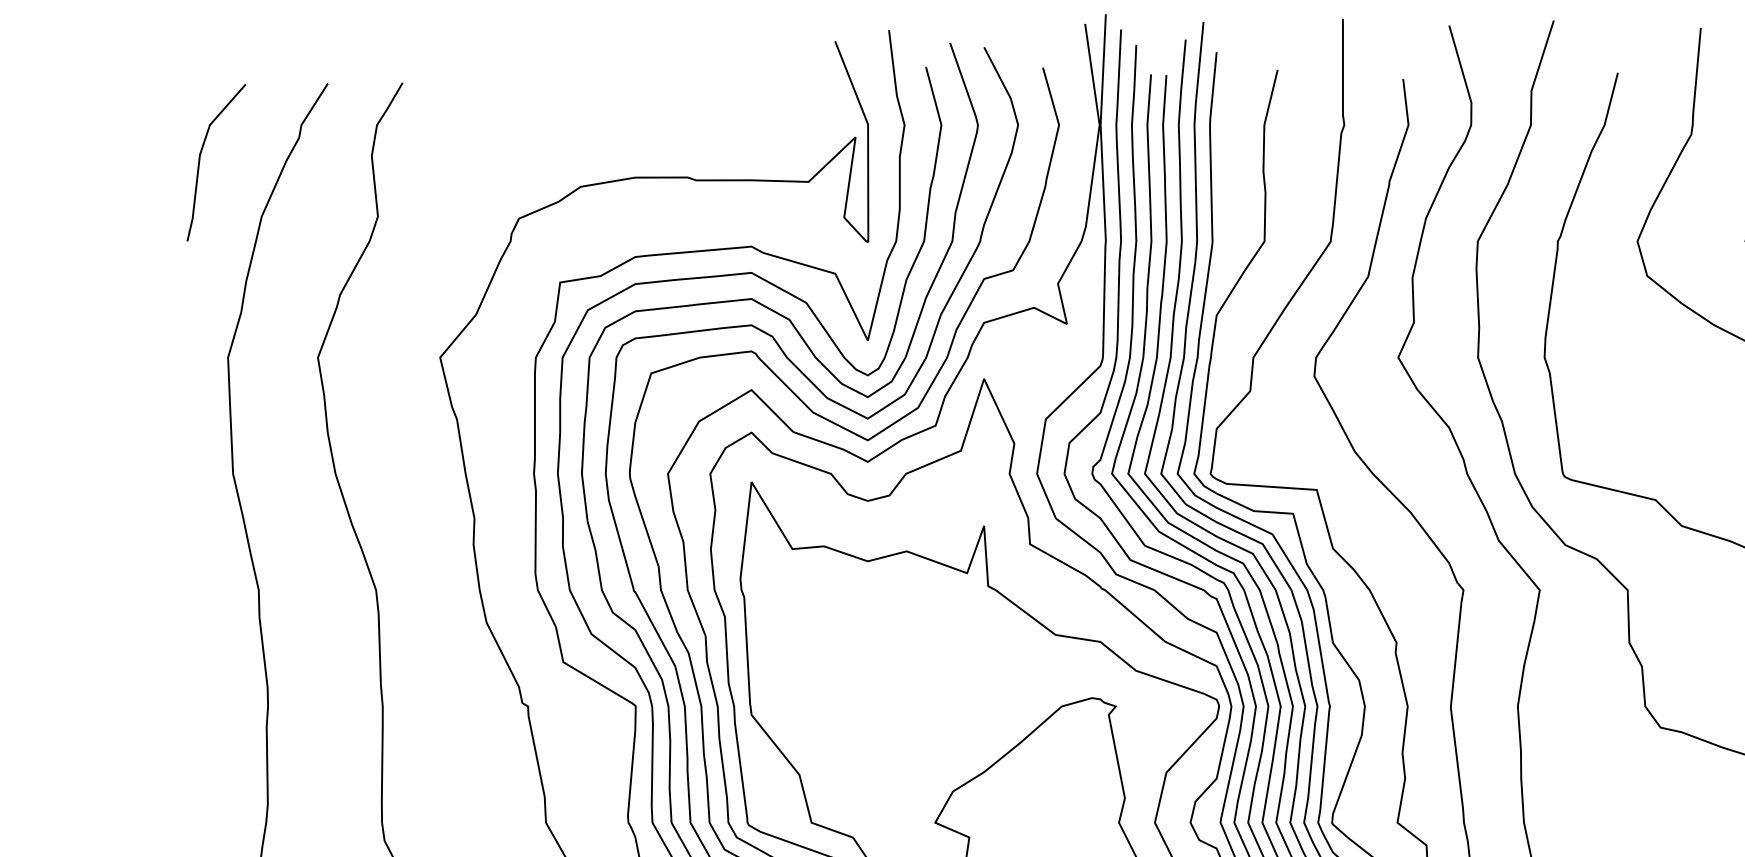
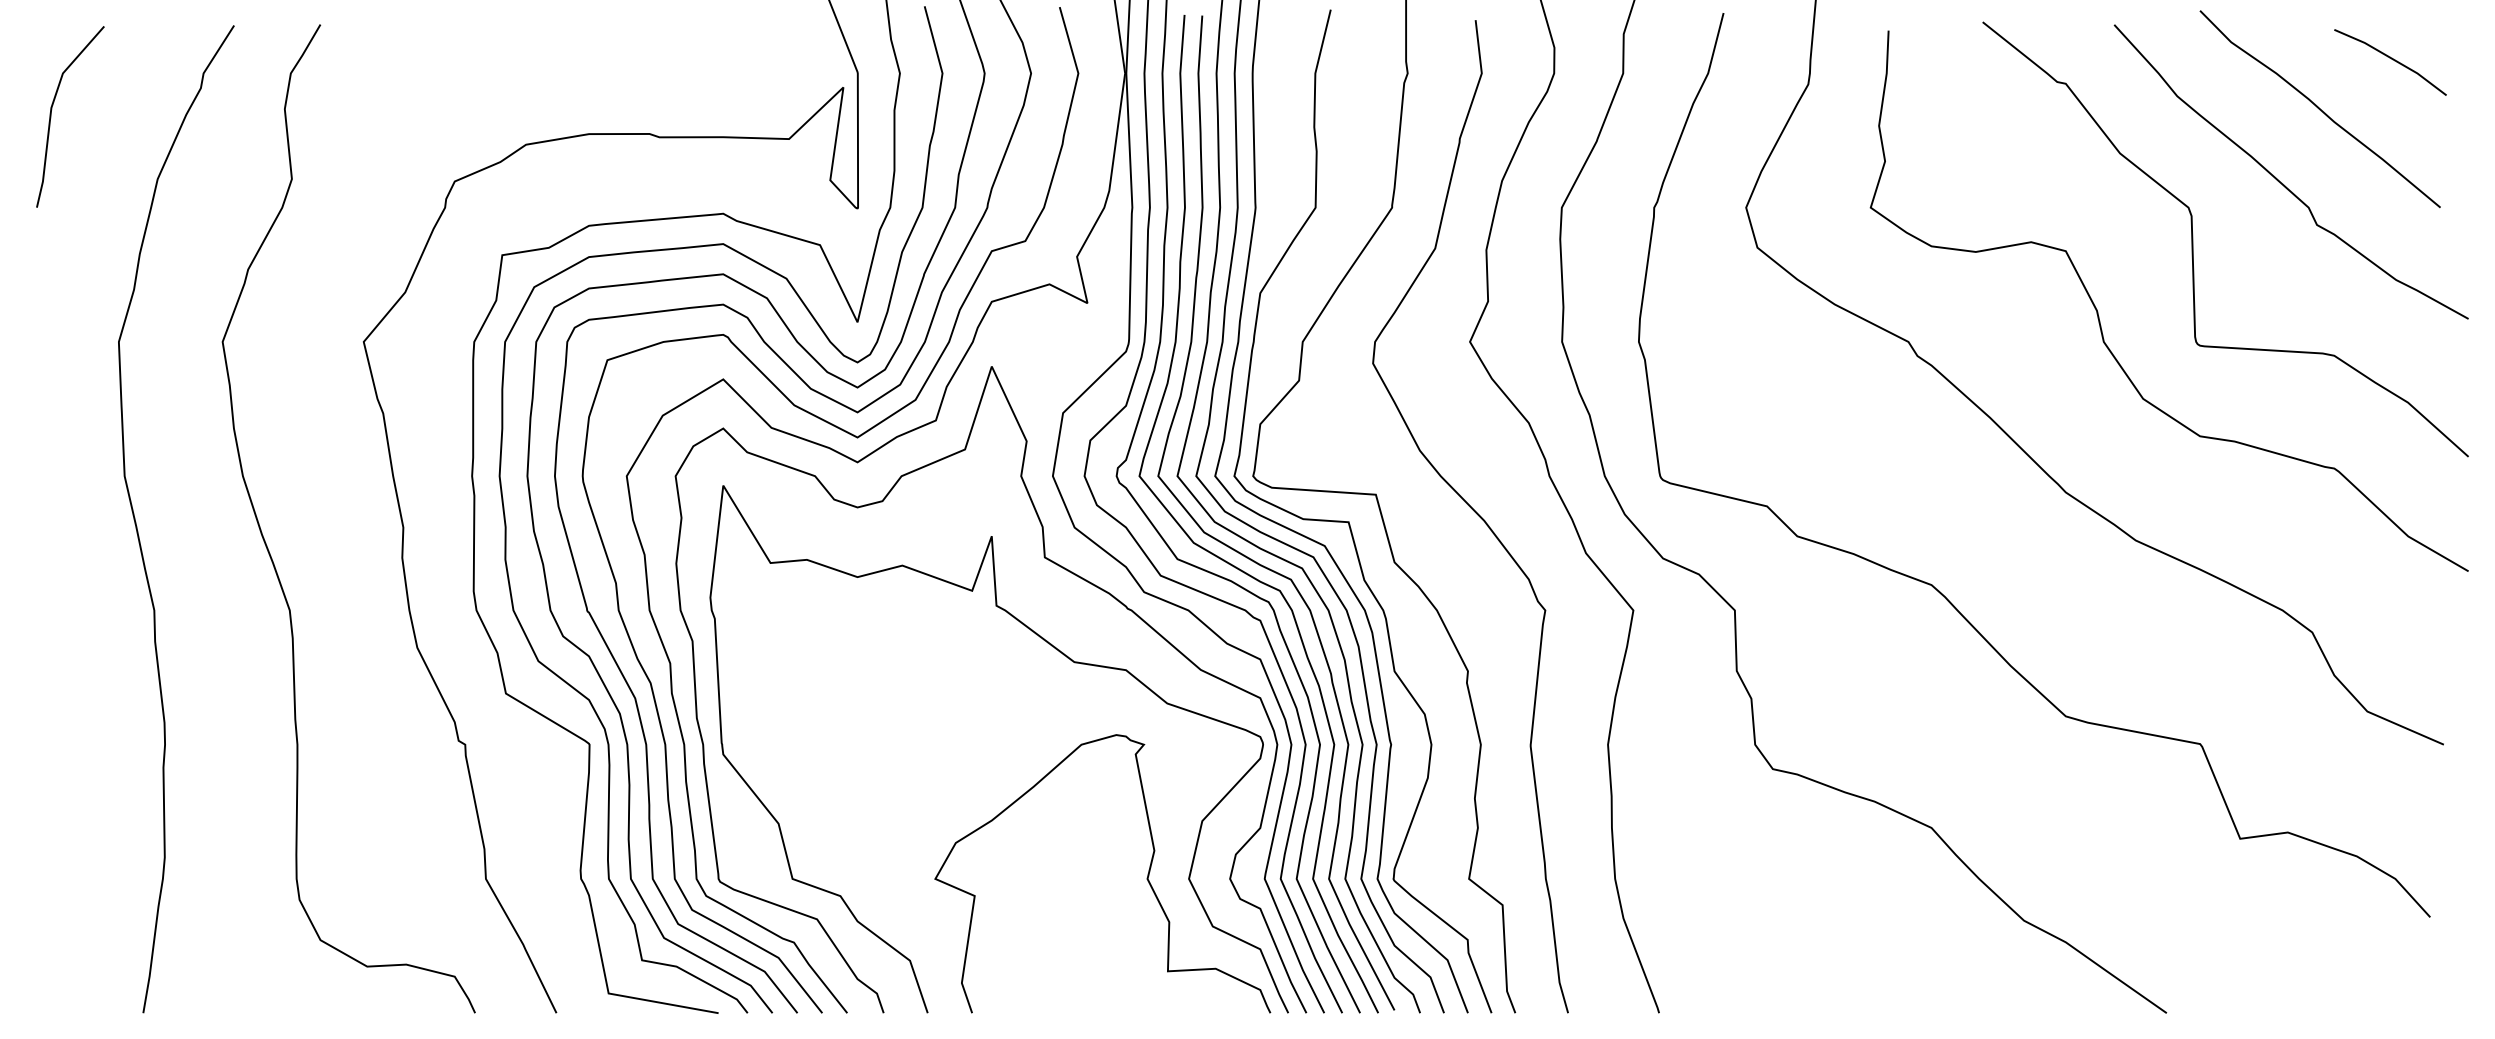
line: (200, 162) -> (51, 116), moved

